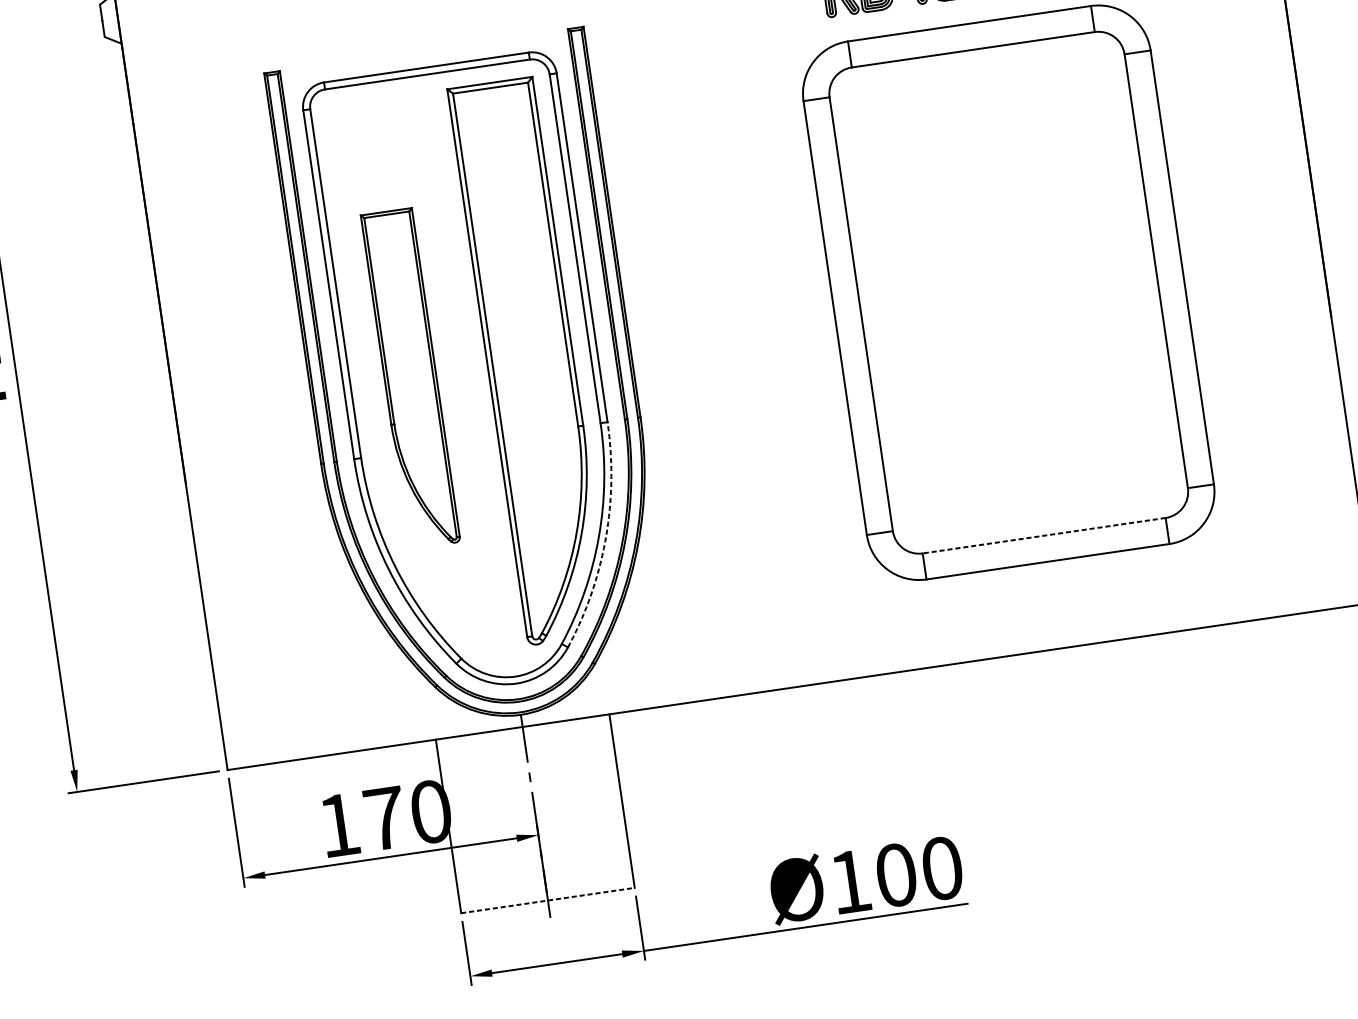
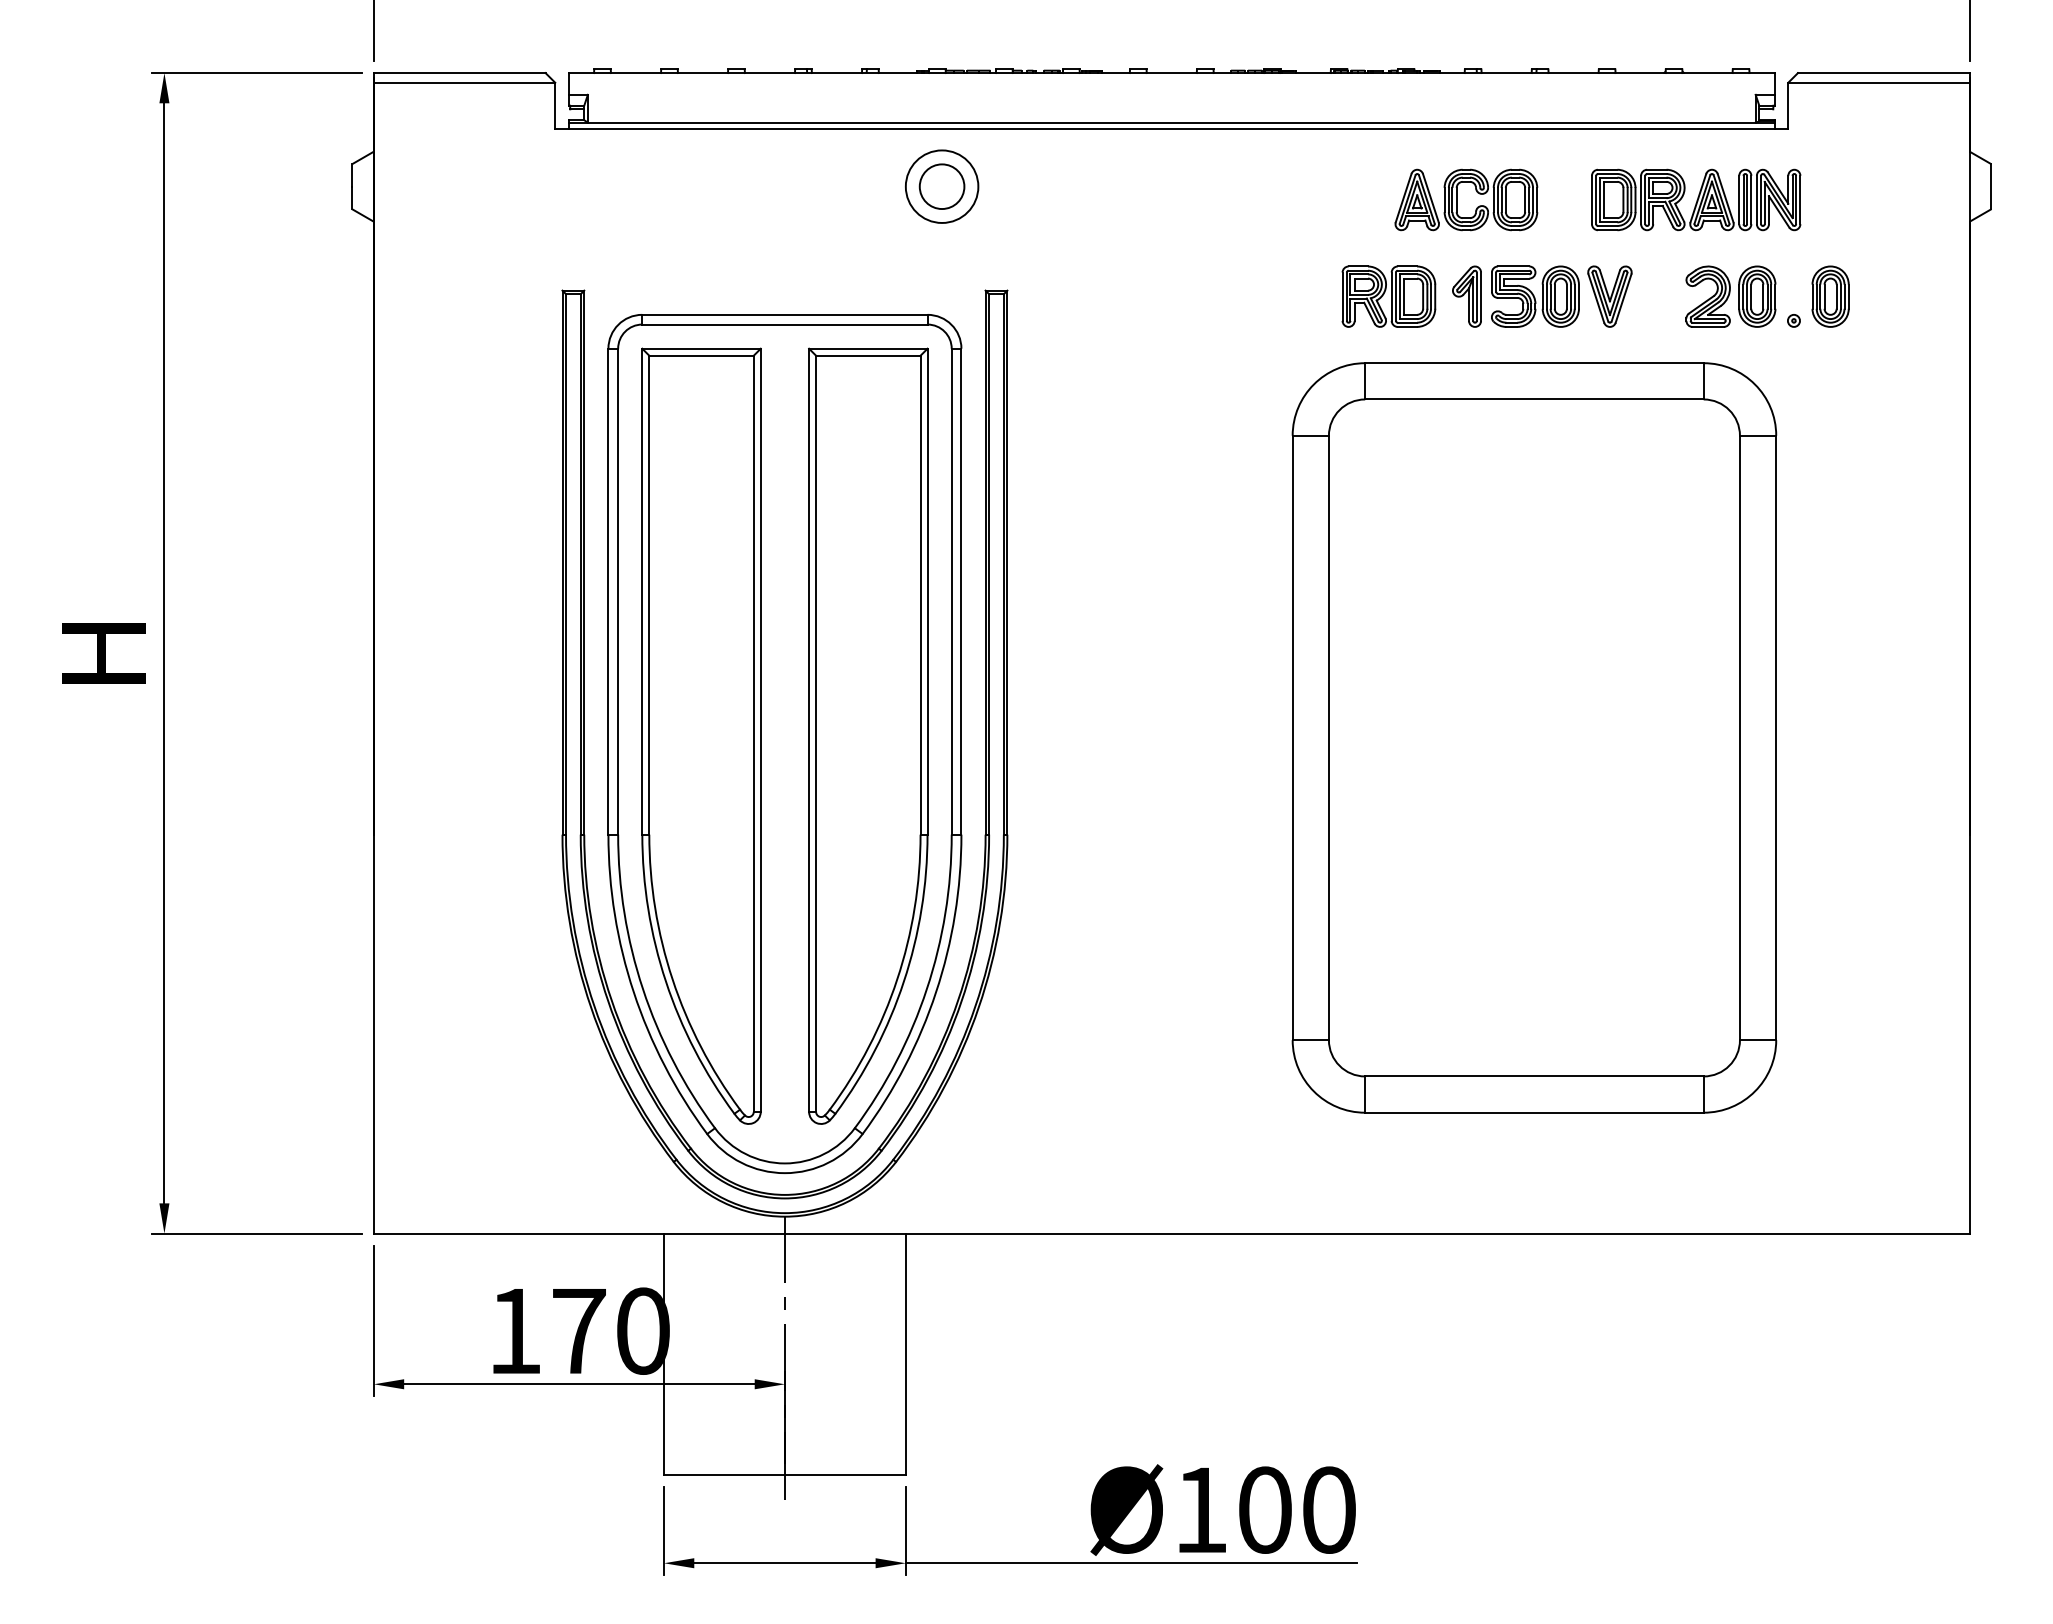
part: (410, 378) -> (701, 735), size x1.67
line: (1043, 535) -> (1533, 1076), dashed -> solid
arc: (606, 538) -> (936, 992), dashed -> solid
line: (547, 900) -> (784, 1475), dashed -> solid

